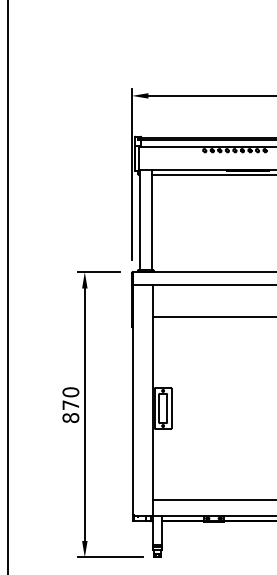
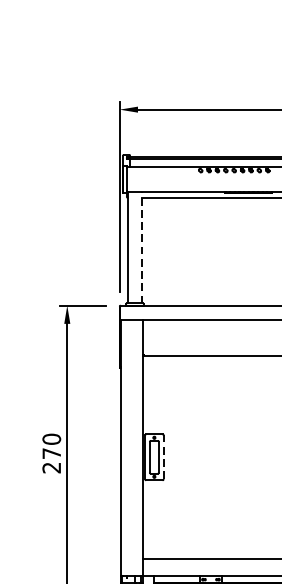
line: (151, 219) -> (141, 247), solid -> dashed
line: (171, 408) -> (163, 457), solid -> dashed
text: (70, 417) -> (51, 467), 870 -> 270

